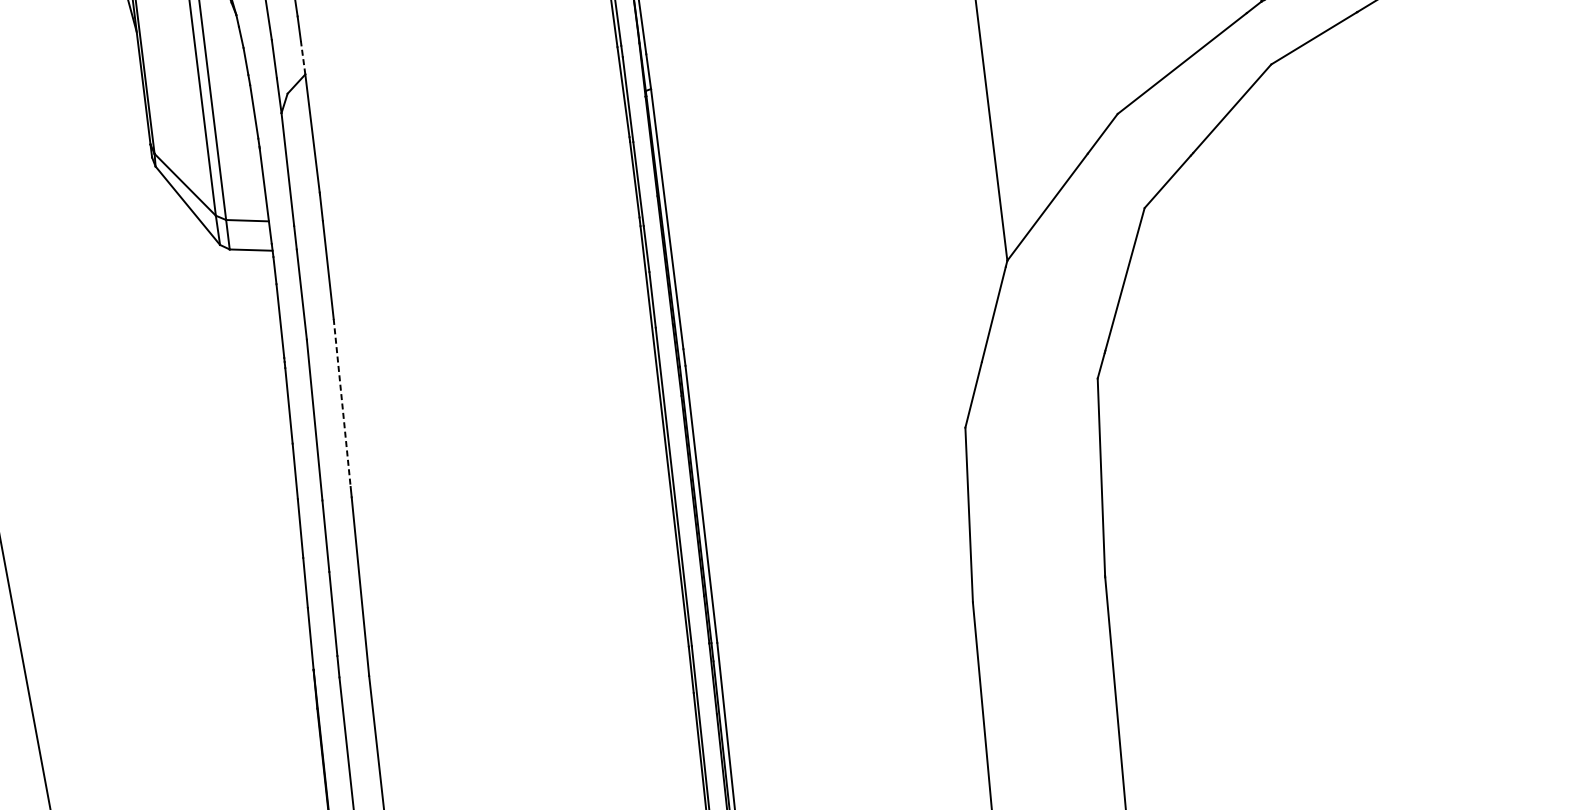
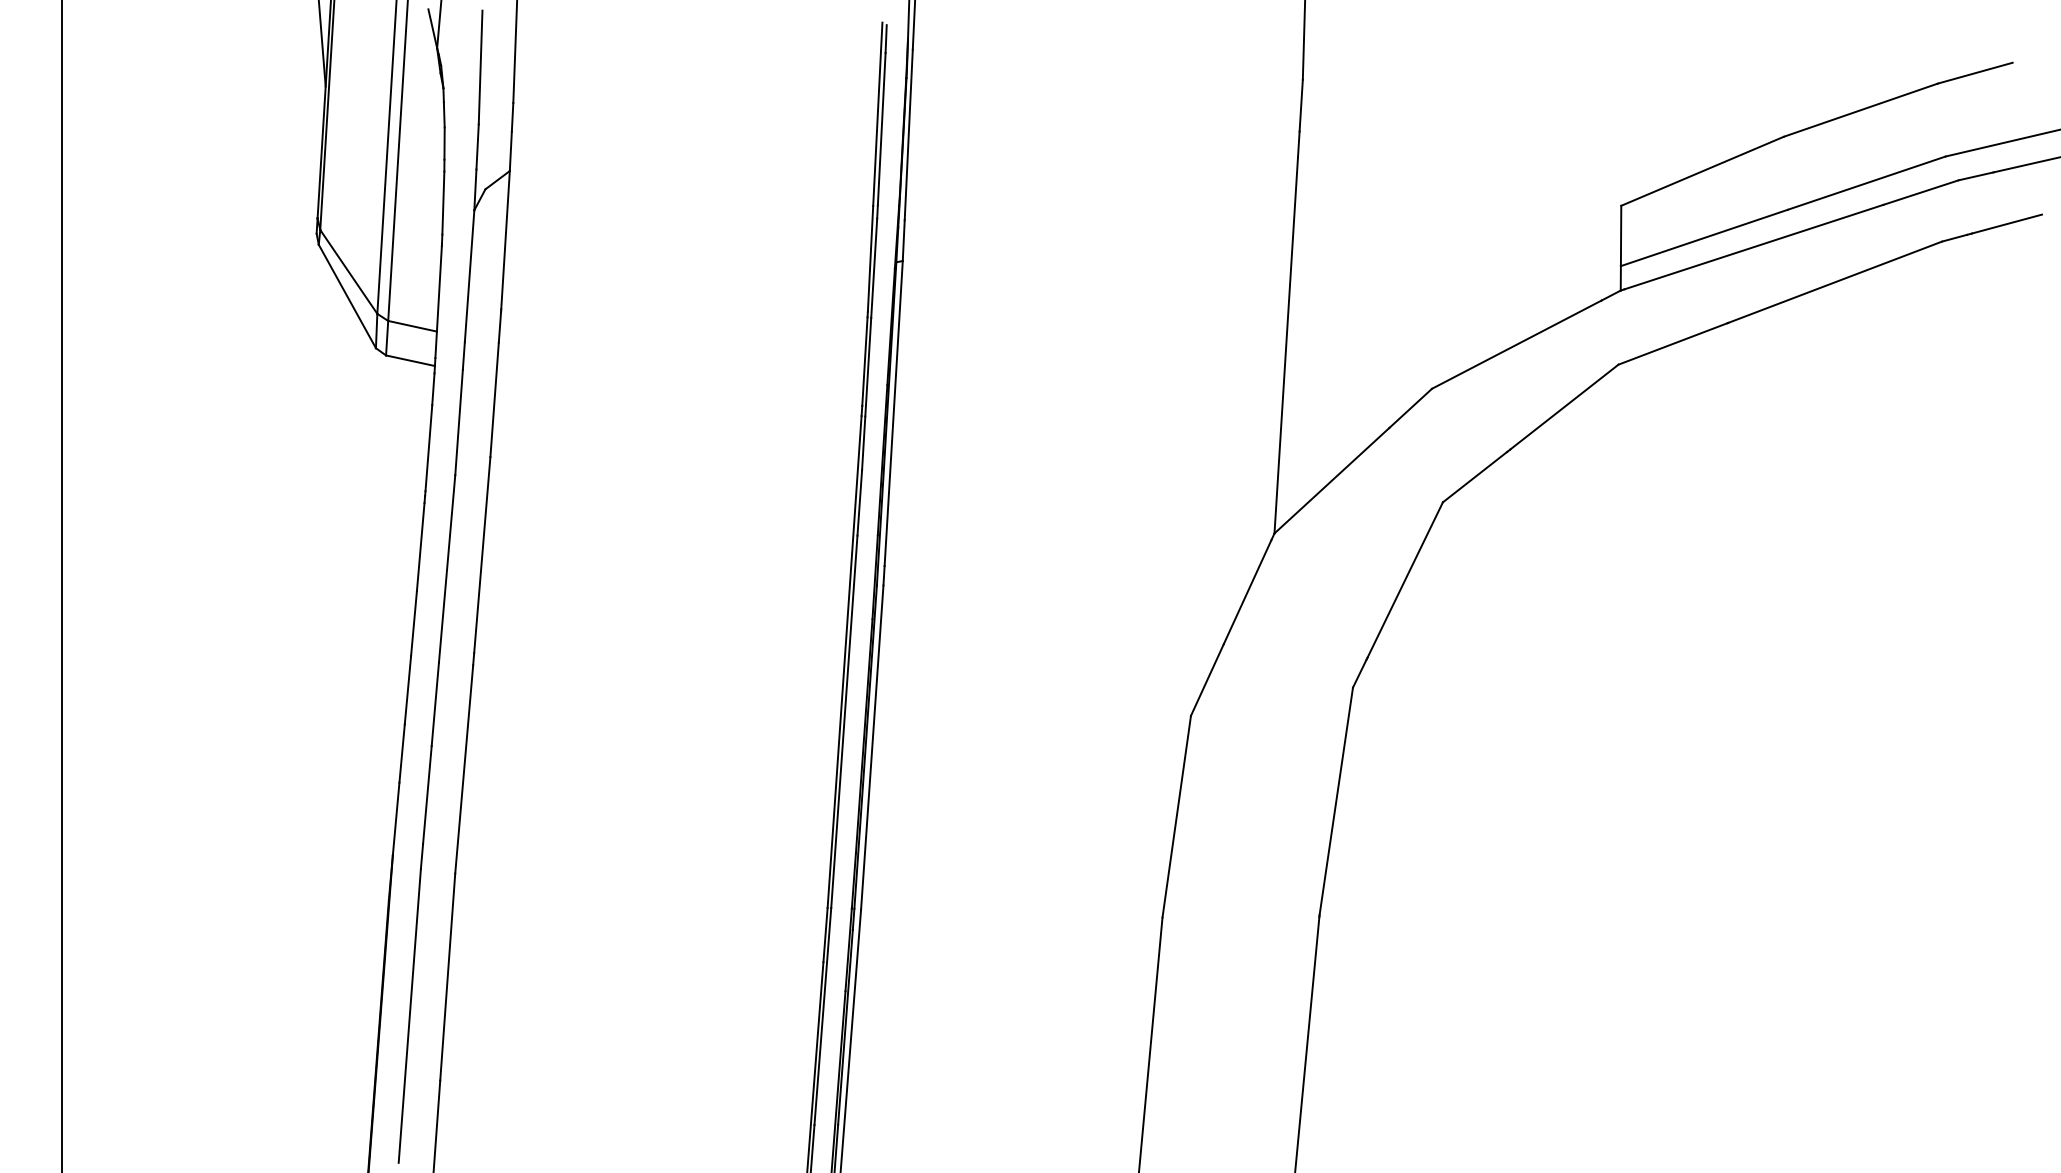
line: (302, 57) -> (510, 151), dashed -> solid
line: (342, 403) -> (482, 555), dashed -> solid

